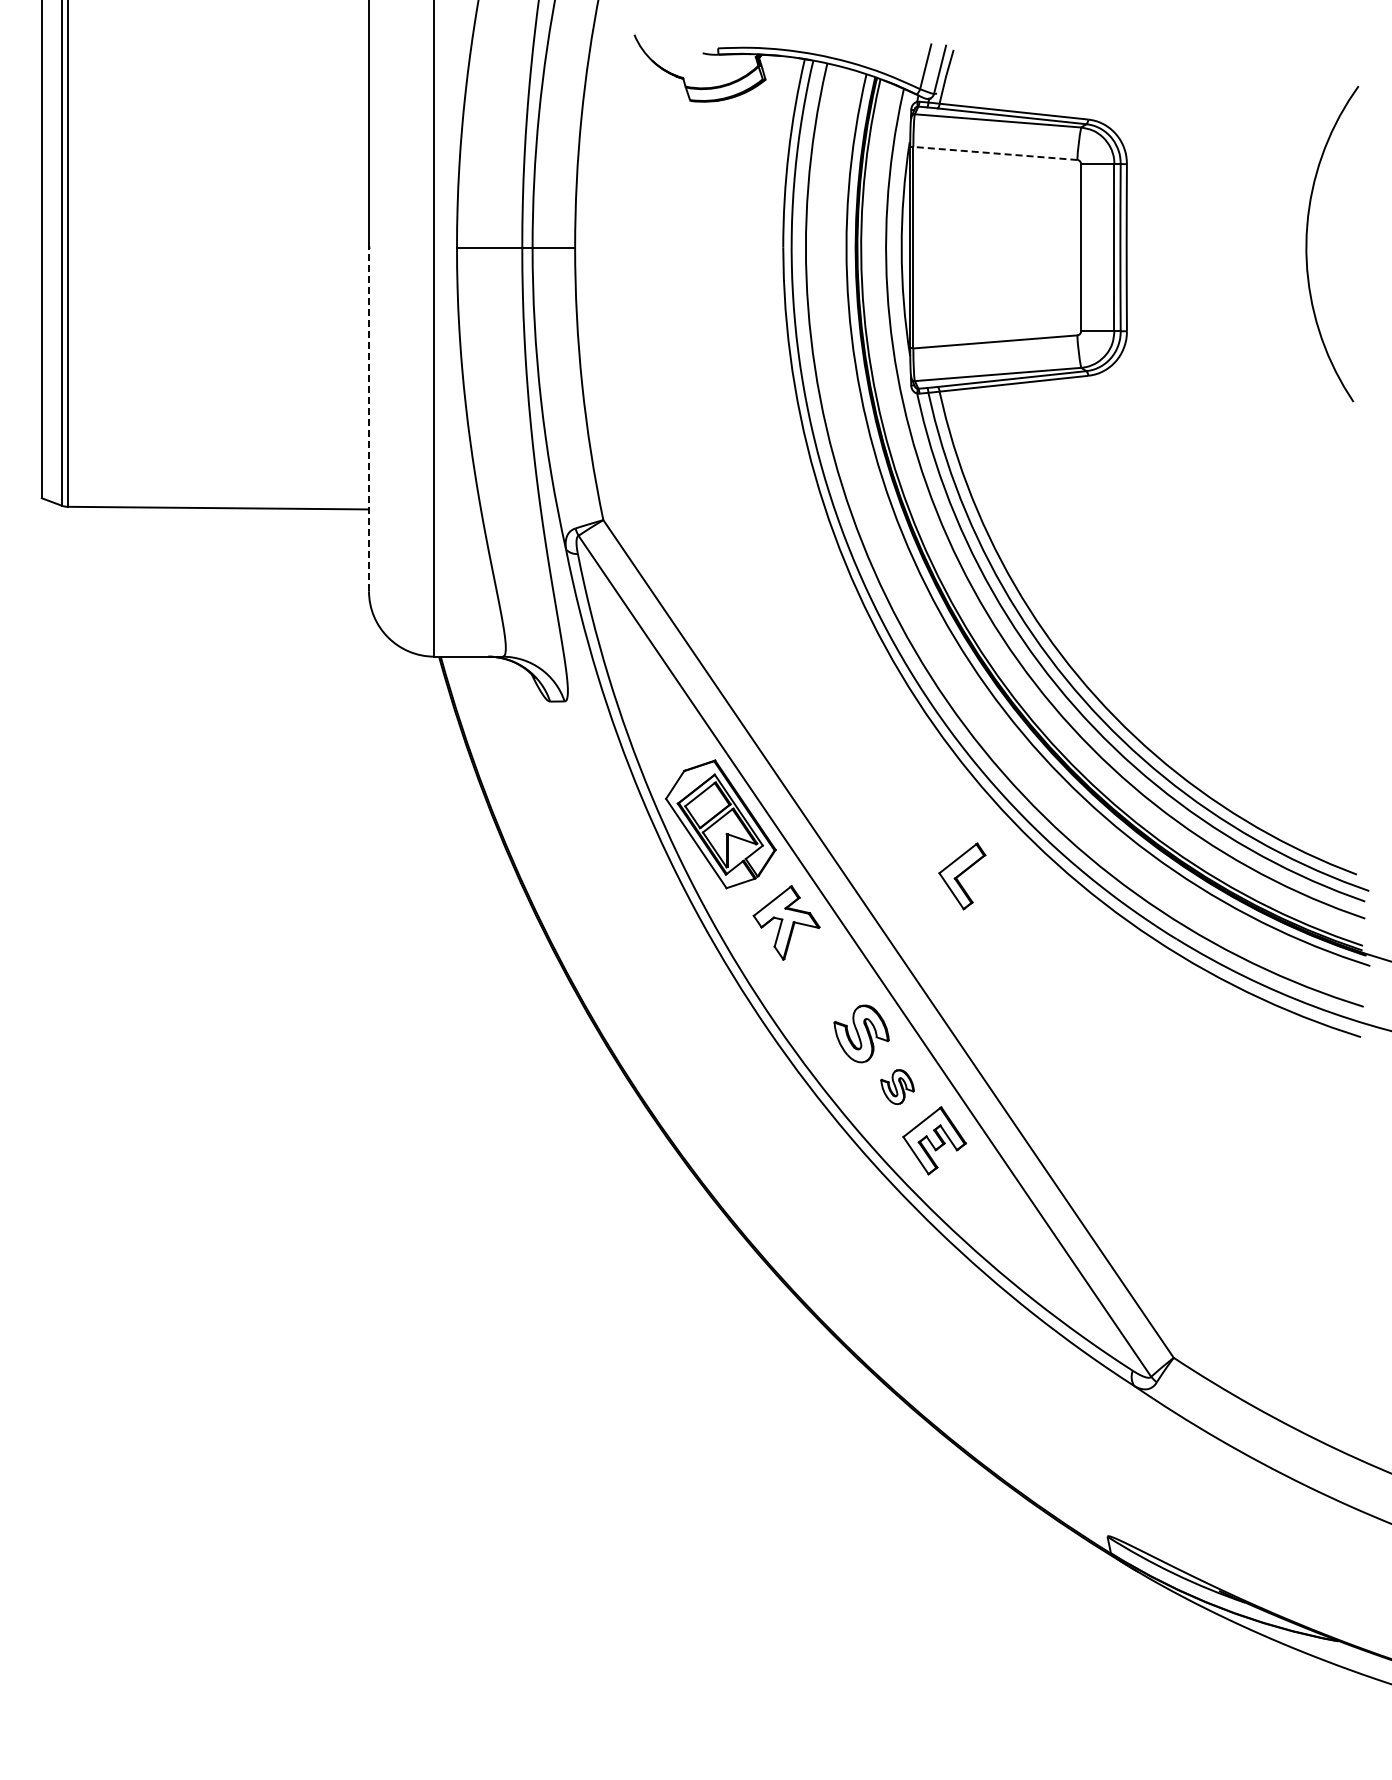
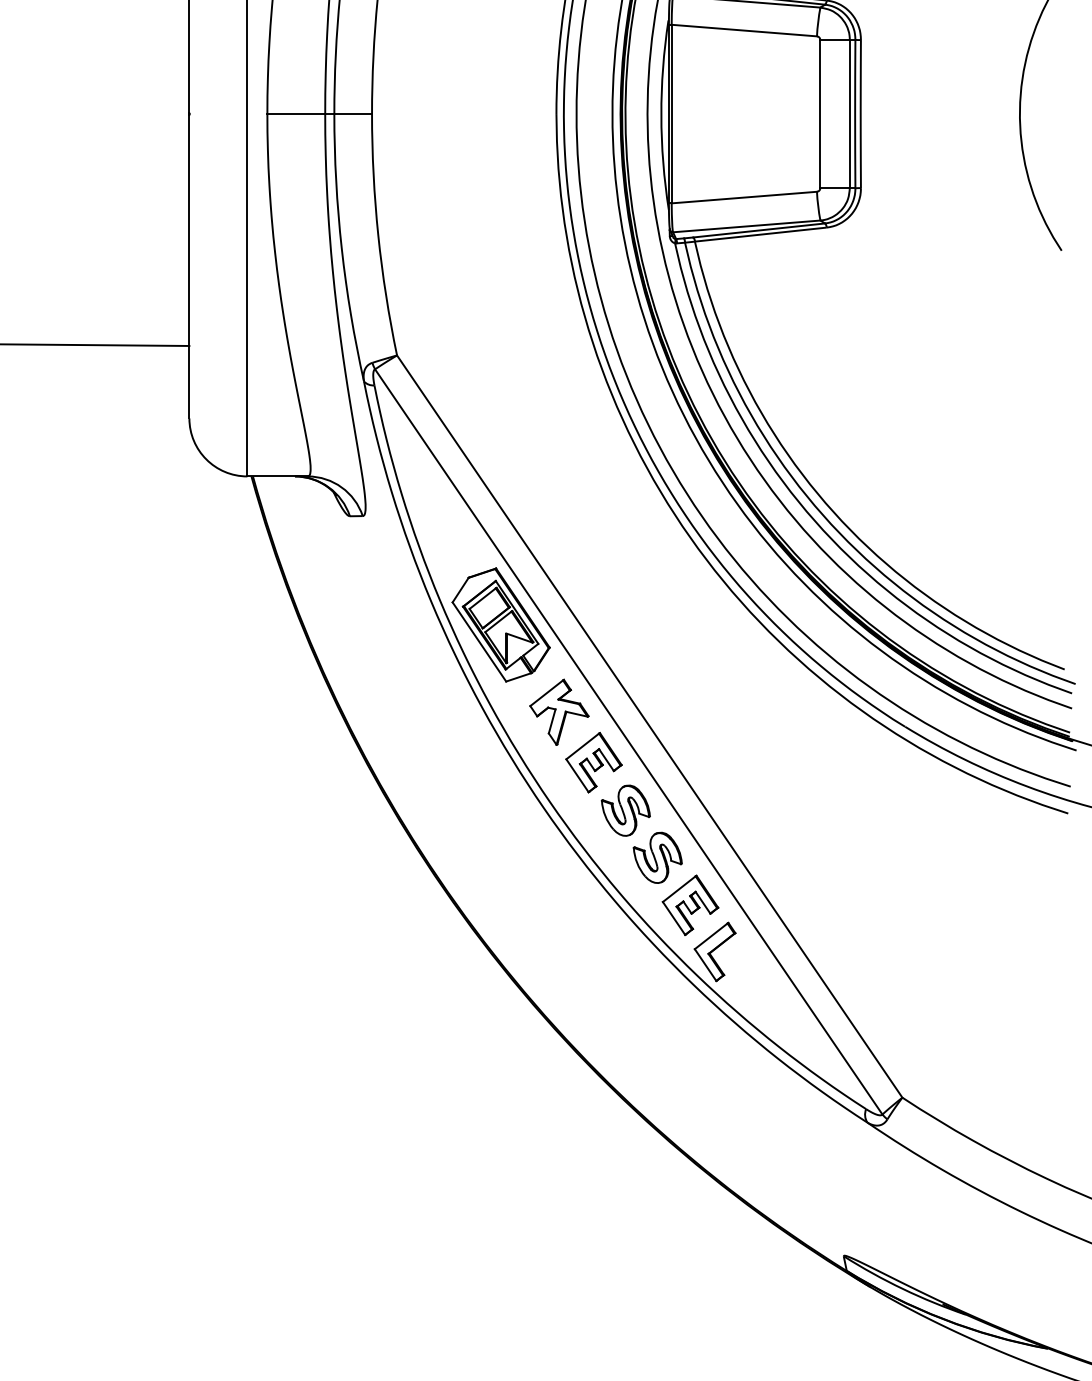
line: (994, 153) -> (743, 30), dashed -> solid
line: (369, 419) -> (189, 266), dashed -> solid
part: (962, 876) -> (715, 952), moved
part: (825, 979) -> (593, 762), added
part: (897, 1086) -> (657, 857), size x1.67

